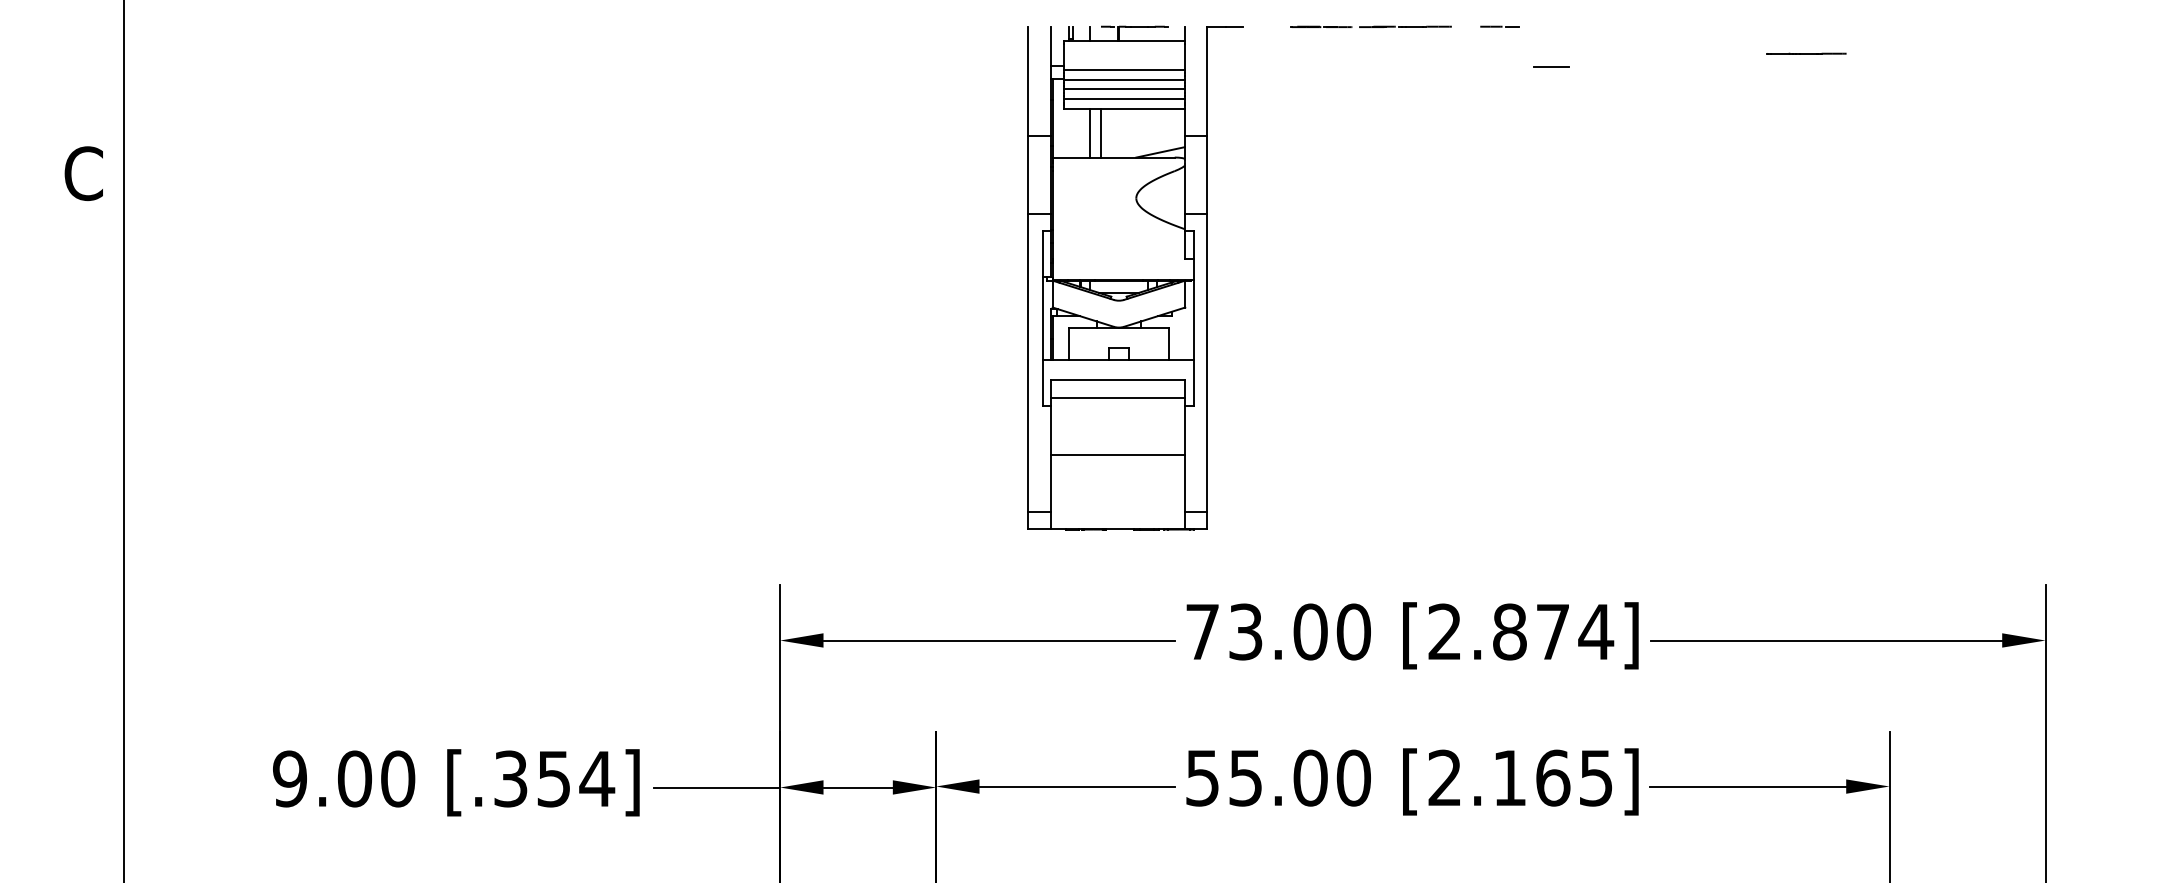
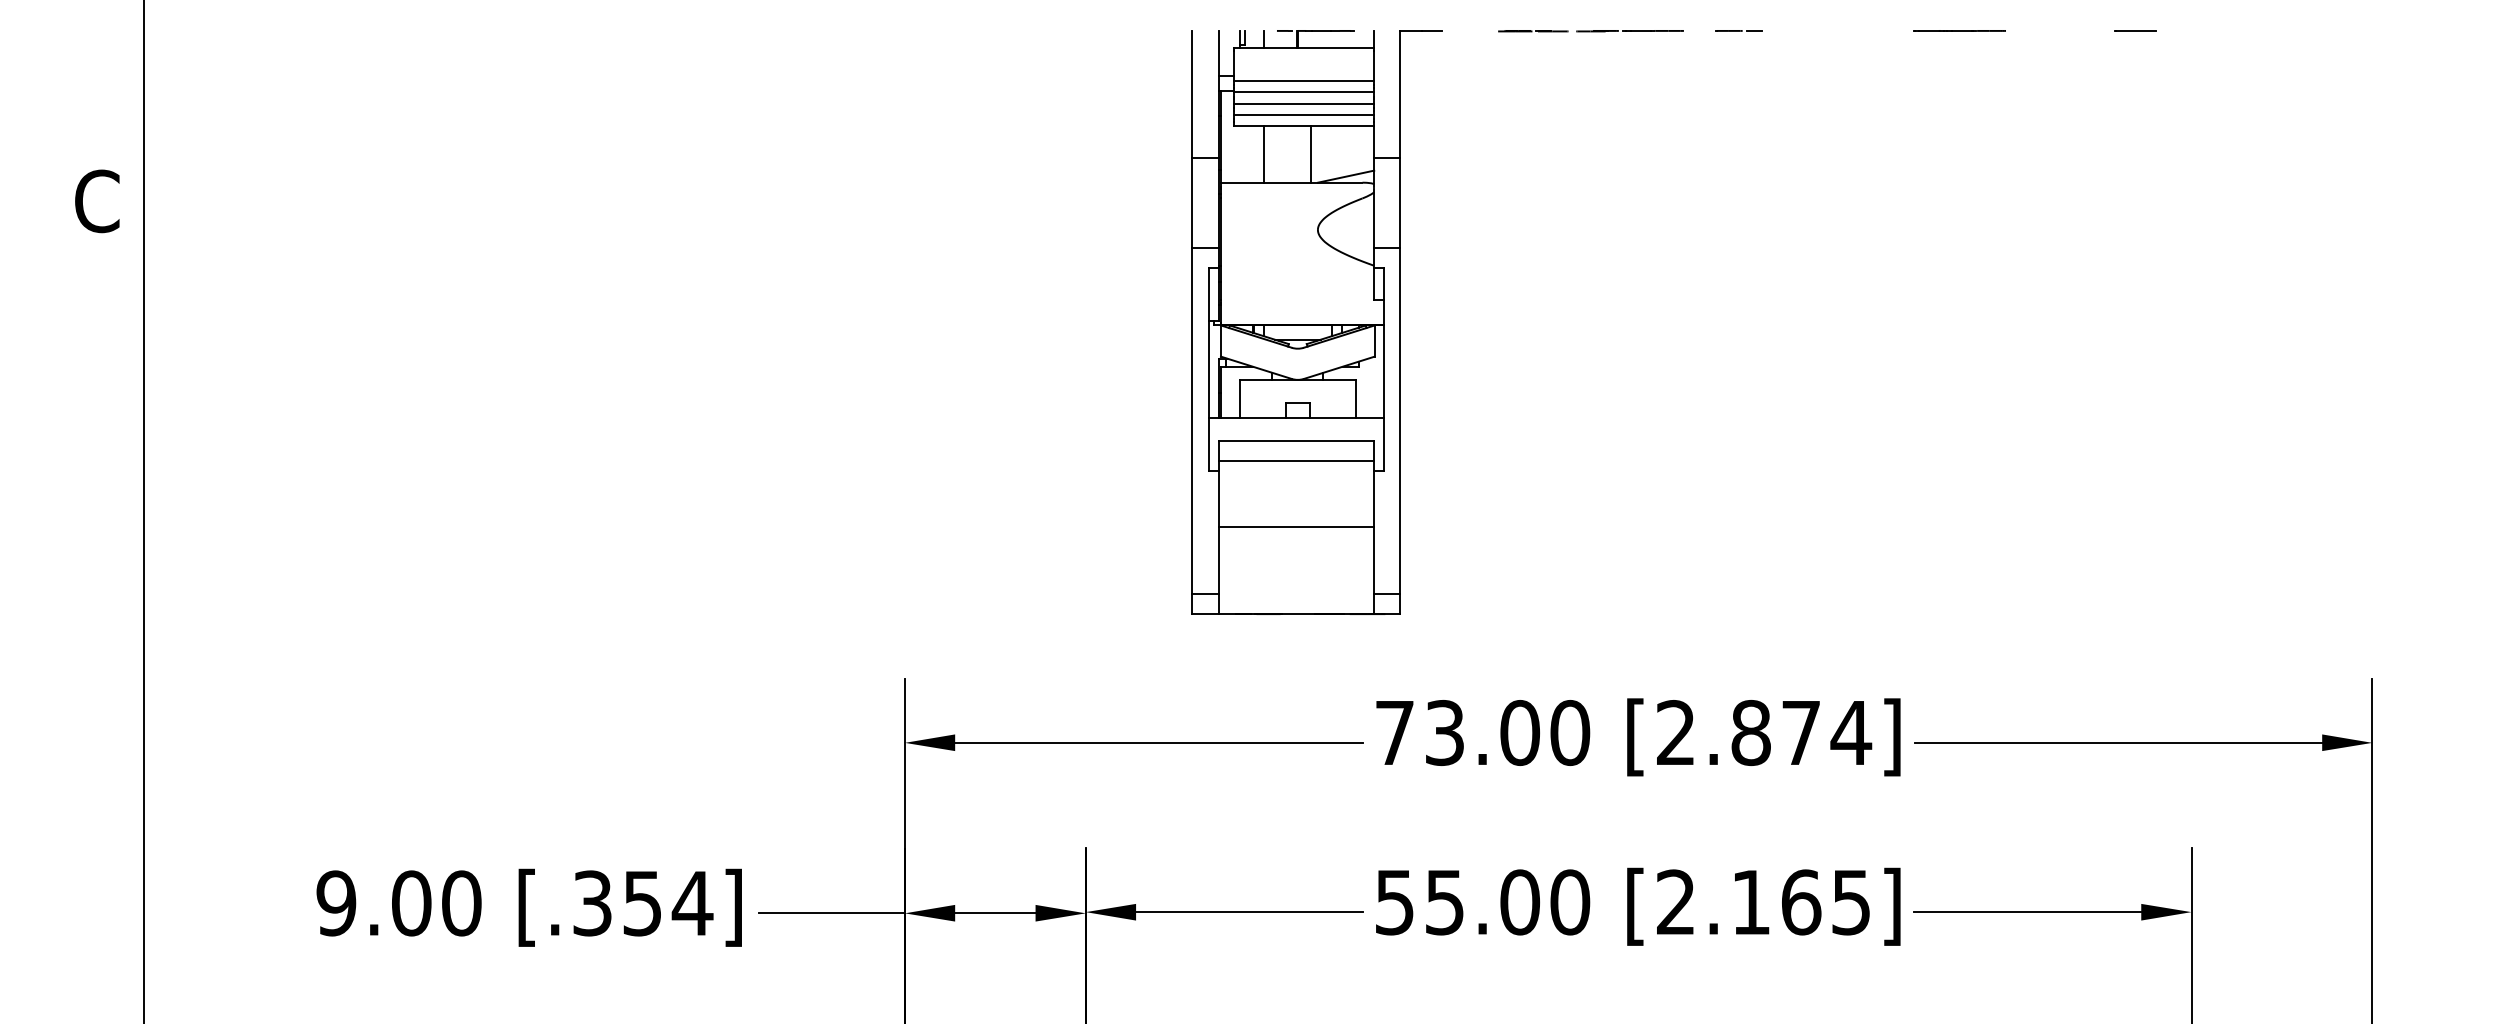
line: (1806, 53) -> (1959, 30), moved
line: (1551, 66) -> (2135, 30), moved
line: (1101, 133) -> (1311, 154), moved

